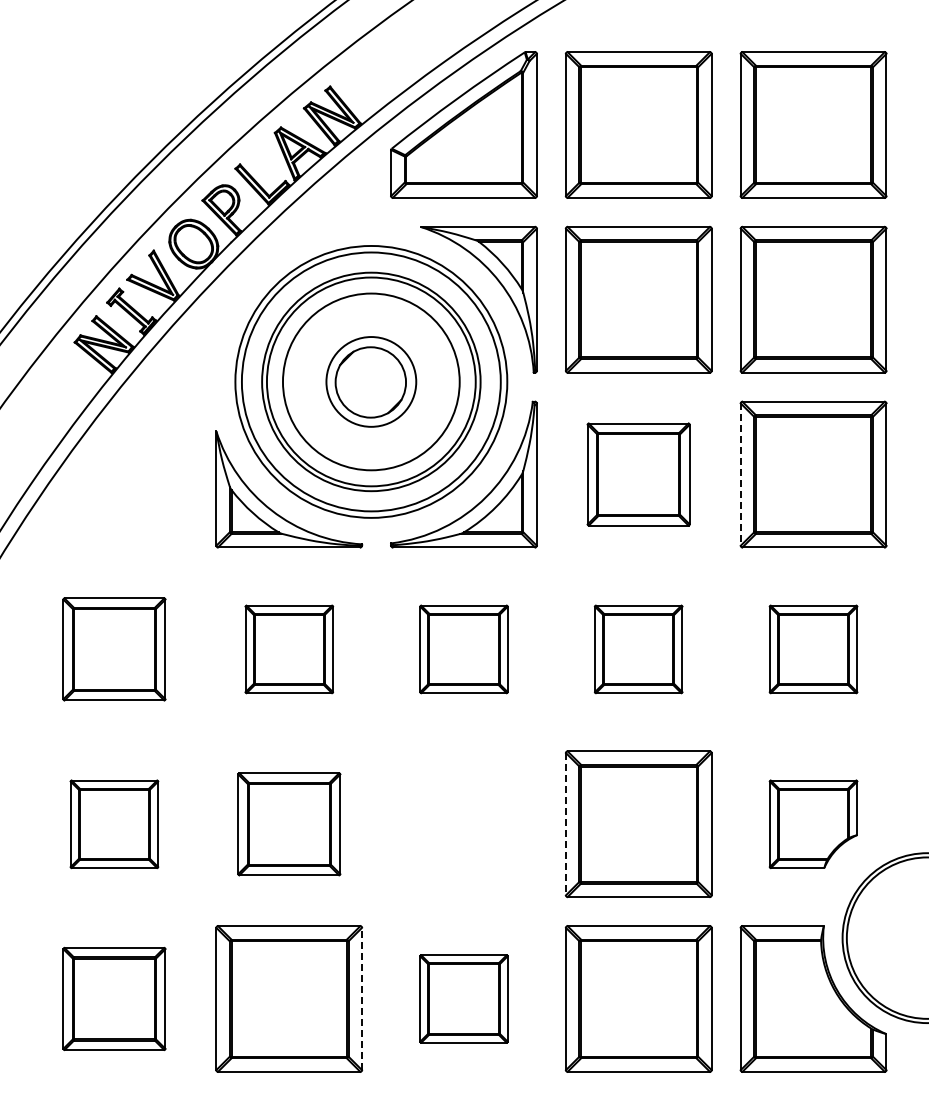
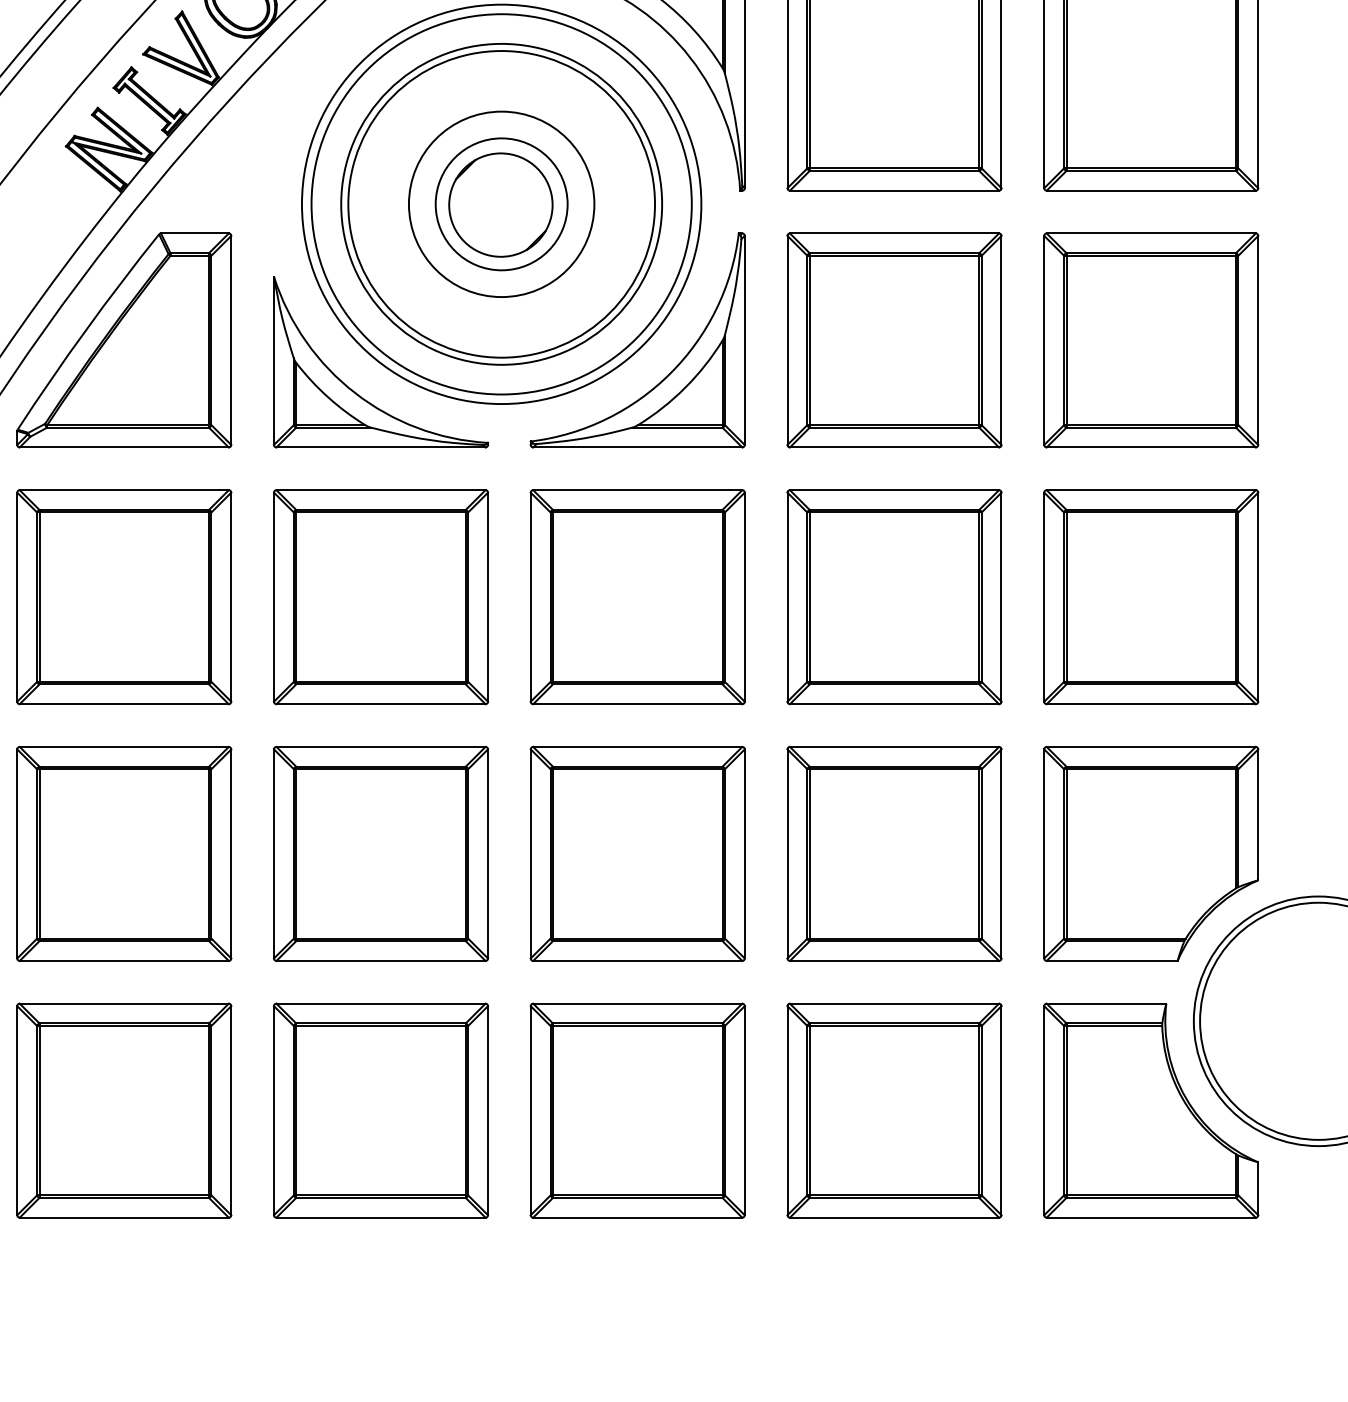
circle: (371, 381) -> (501, 203), size x0.71
part: (114, 474) -> (124, 340), added
part: (638, 474) -> (894, 340), size x1.43
line: (740, 475) -> (1043, 341), dashed -> solid
part: (114, 649) -> (124, 597), size x1.43
part: (289, 649) -> (381, 597), size x1.67
part: (463, 649) -> (637, 597), size x1.67
part: (638, 649) -> (894, 597), size x1.67
part: (813, 649) -> (1151, 597), size x1.67
part: (114, 824) -> (124, 854), size x1.67
part: (289, 824) -> (381, 854), size x1.43
part: (463, 824) -> (637, 854), added
line: (565, 824) -> (786, 854), dashed -> solid
part: (813, 824) -> (1151, 854), size x1.67
part: (114, 998) -> (124, 1109), size x1.43
line: (362, 998) -> (488, 1109), dashed -> solid
part: (463, 998) -> (637, 1109), size x1.67

